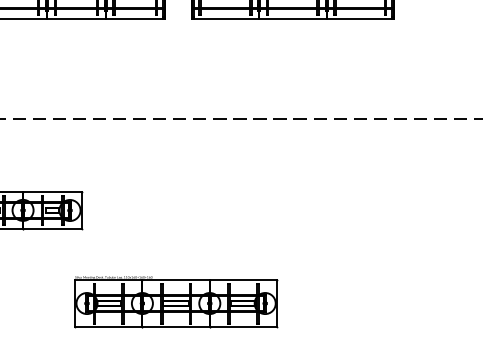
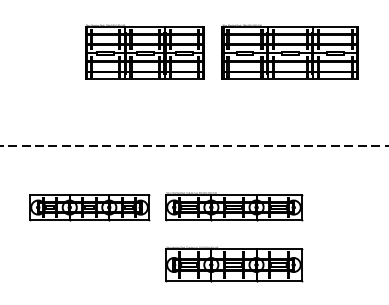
part: (209, 208) -> (234, 206), added
part: (176, 302) -> (234, 264), moved

